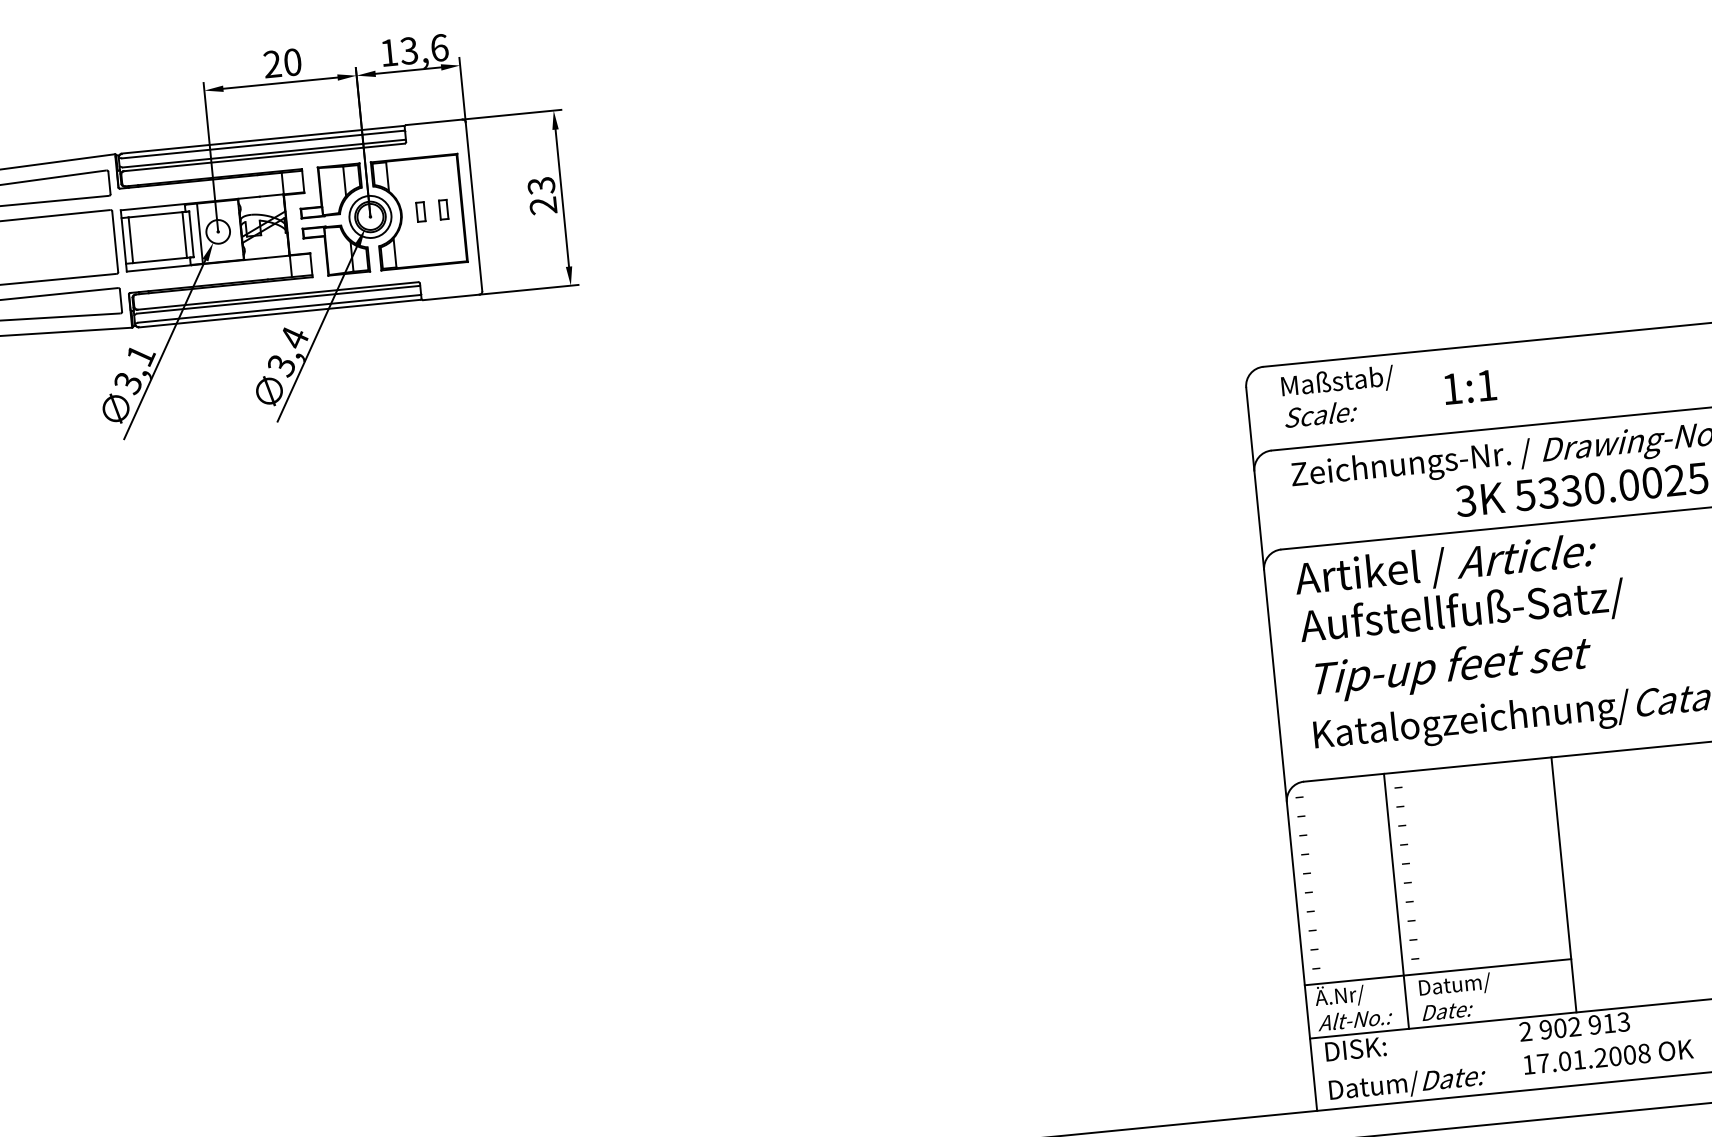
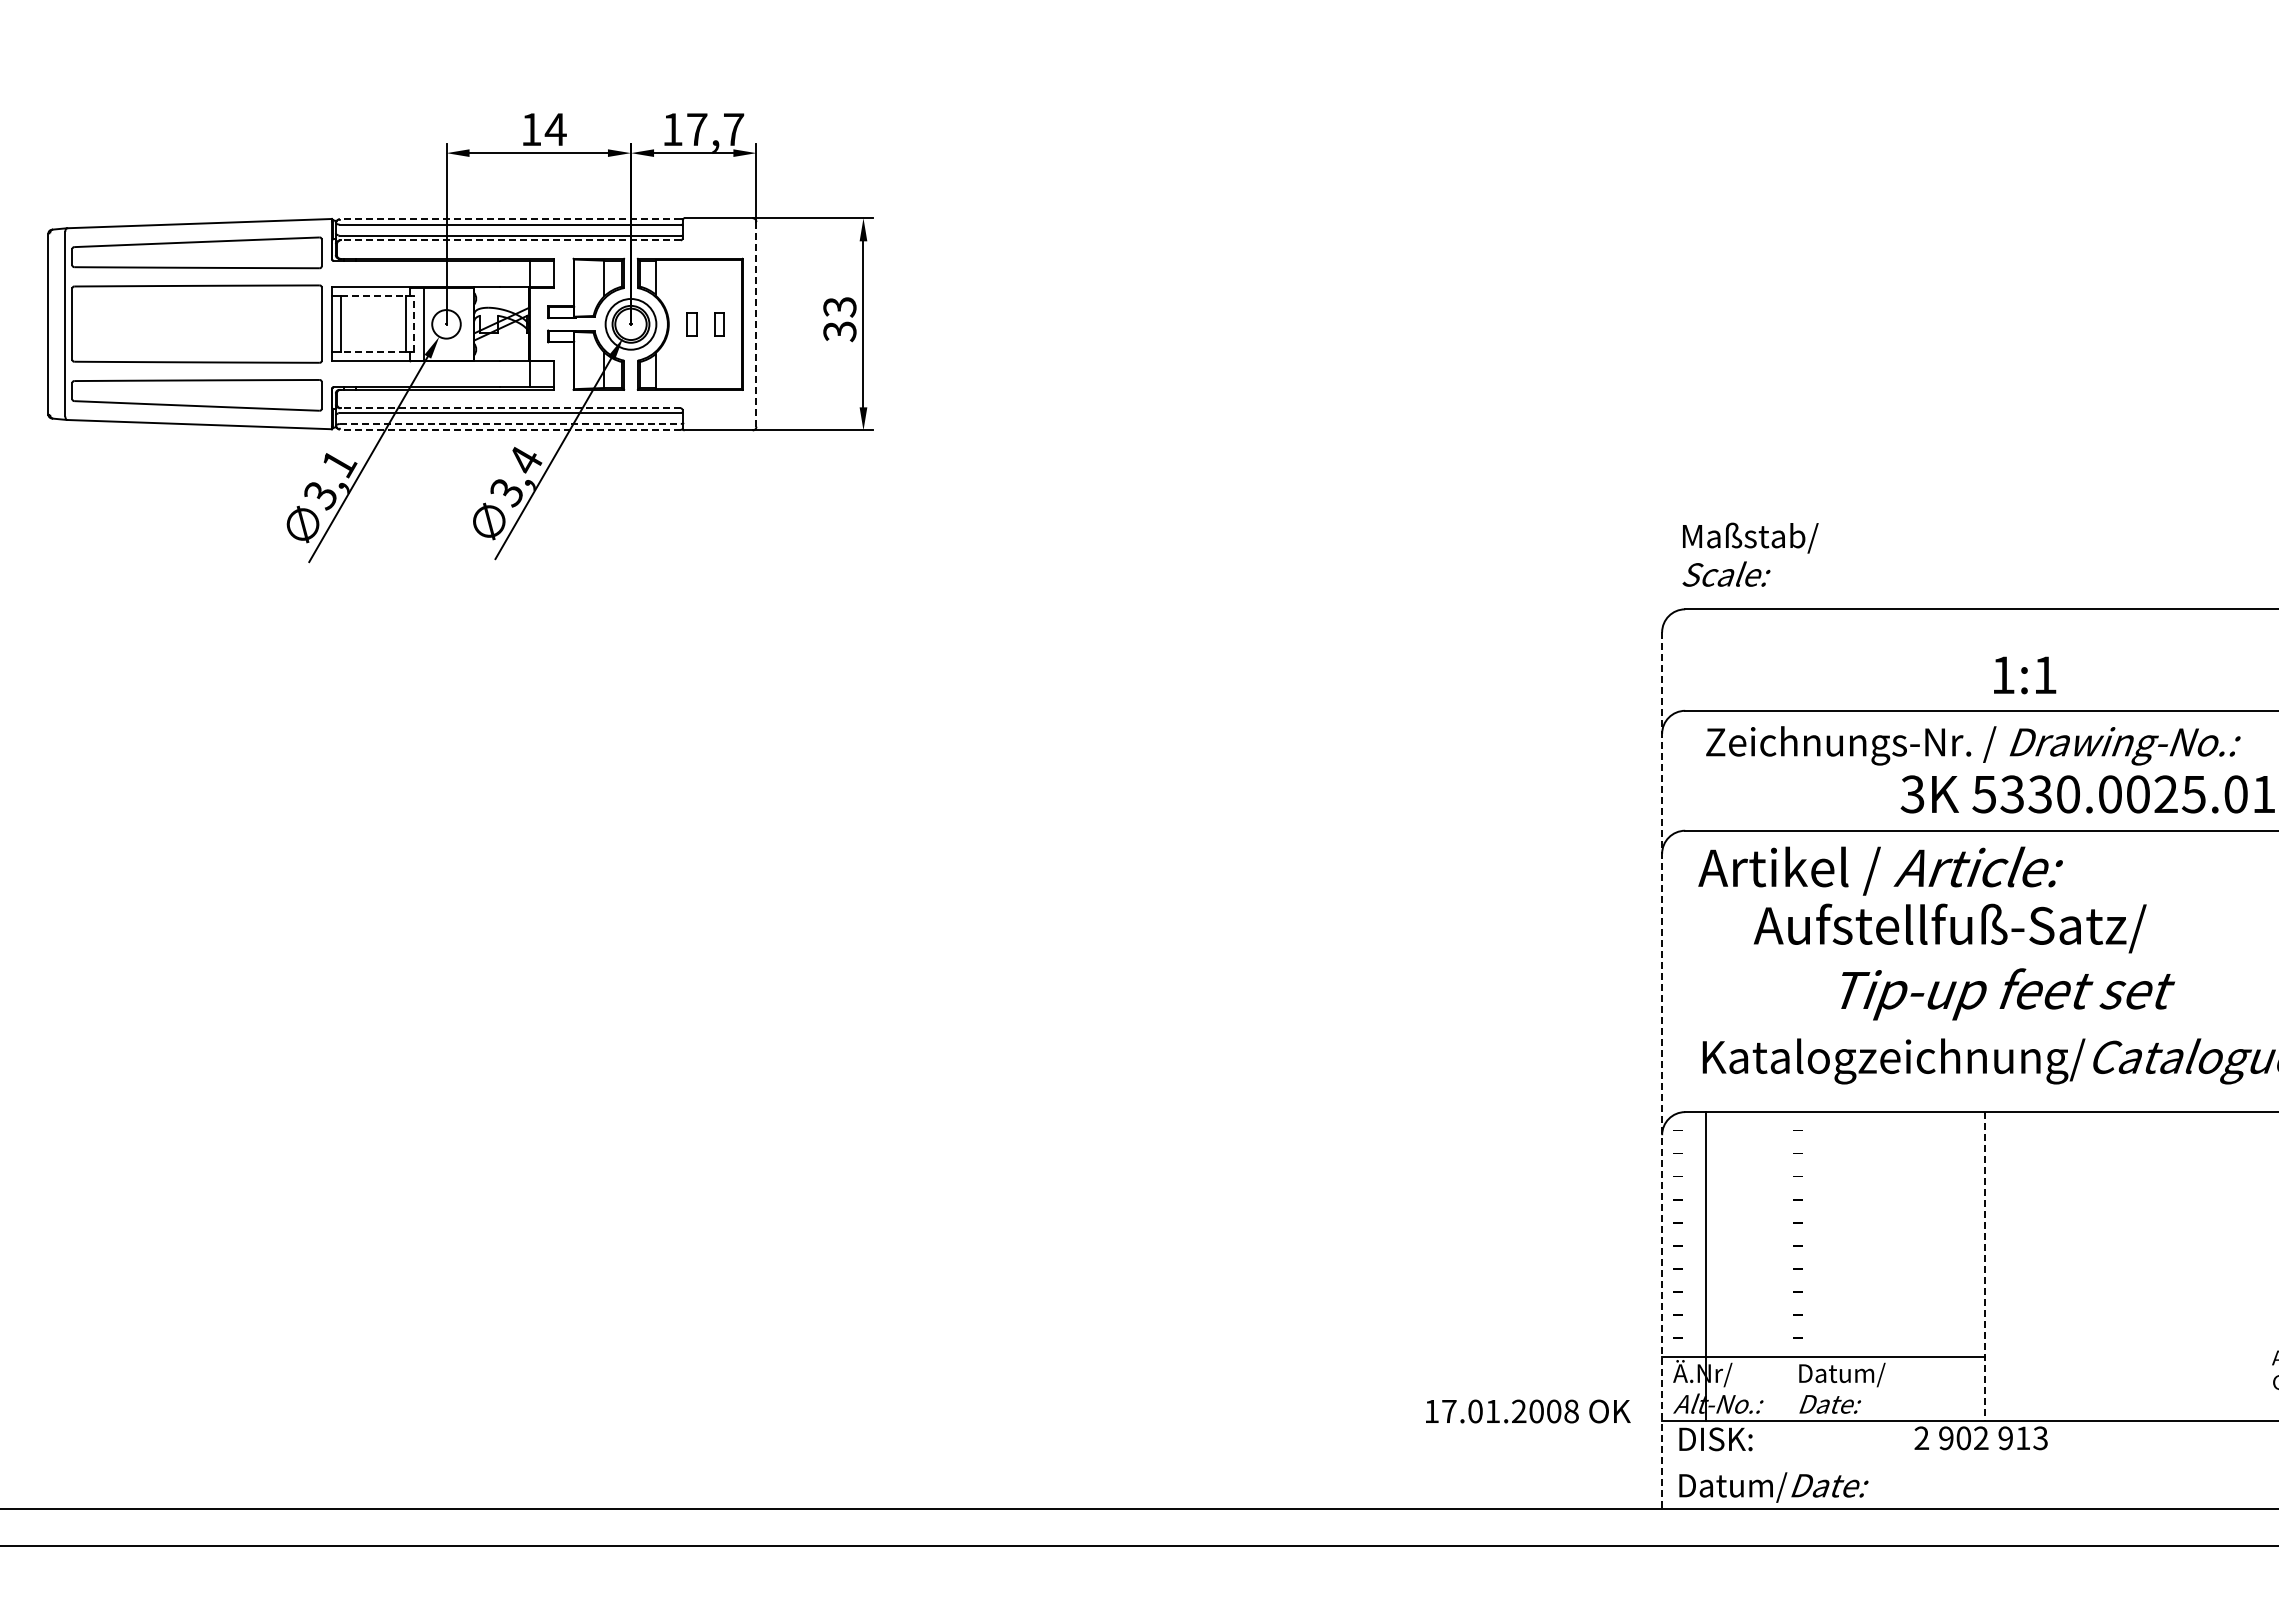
text: (424, 49) -> (715, 129), 13,6 -> 17,7
text: (282, 63) -> (543, 129), 20 -> 14
line: (261, 140) -> (509, 219), solid -> dashed
line: (264, 157) -> (510, 240), solid -> dashed
text: (543, 205) -> (840, 331), 23 -> 33
line: (474, 206) -> (756, 324), solid -> dashed
line: (155, 214) -> (373, 296), solid -> dashed
line: (191, 234) -> (414, 324), solid -> dashed
line: (160, 260) -> (373, 351), solid -> dashed
line: (277, 296) -> (510, 408), solid -> dashed
line: (279, 308) -> (510, 423), solid -> dashed
line: (278, 313) -> (509, 429), solid -> dashed
text: (1470, 387) -> (2025, 675), moved
text: (1339, 396) -> (1750, 554), moved
text: (1461, 613) -> (1949, 928), moved
text: (1453, 669) -> (2007, 994), moved
line: (1282, 750) -> (1662, 1071), solid -> dashed
line: (1564, 884) -> (1985, 1266), solid -> dashed
line: (1396, 901) -> (1706, 1266), moved
text: (1608, 1057) -> (1528, 1411), moved

